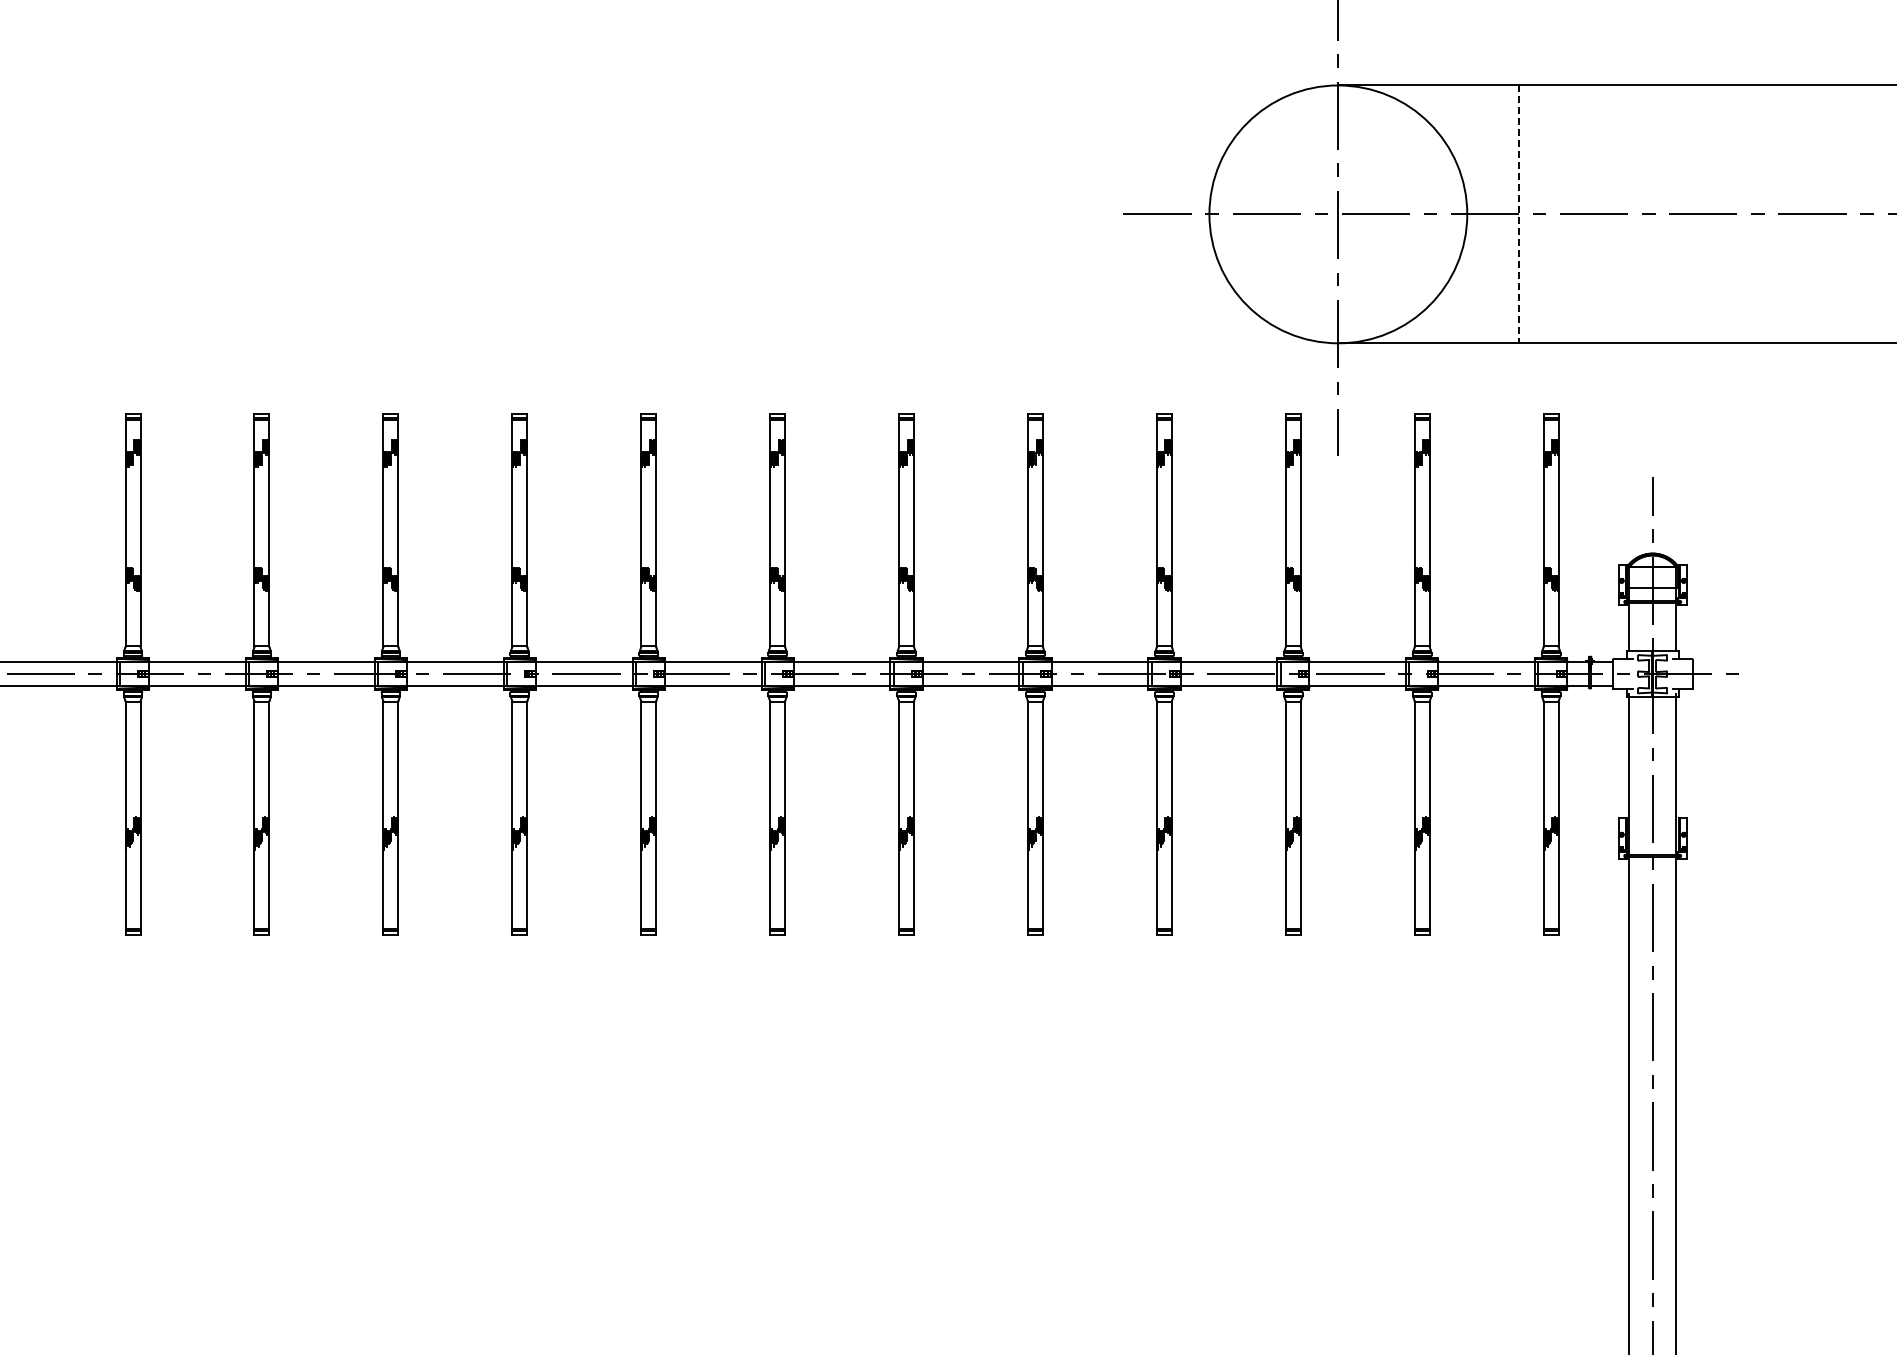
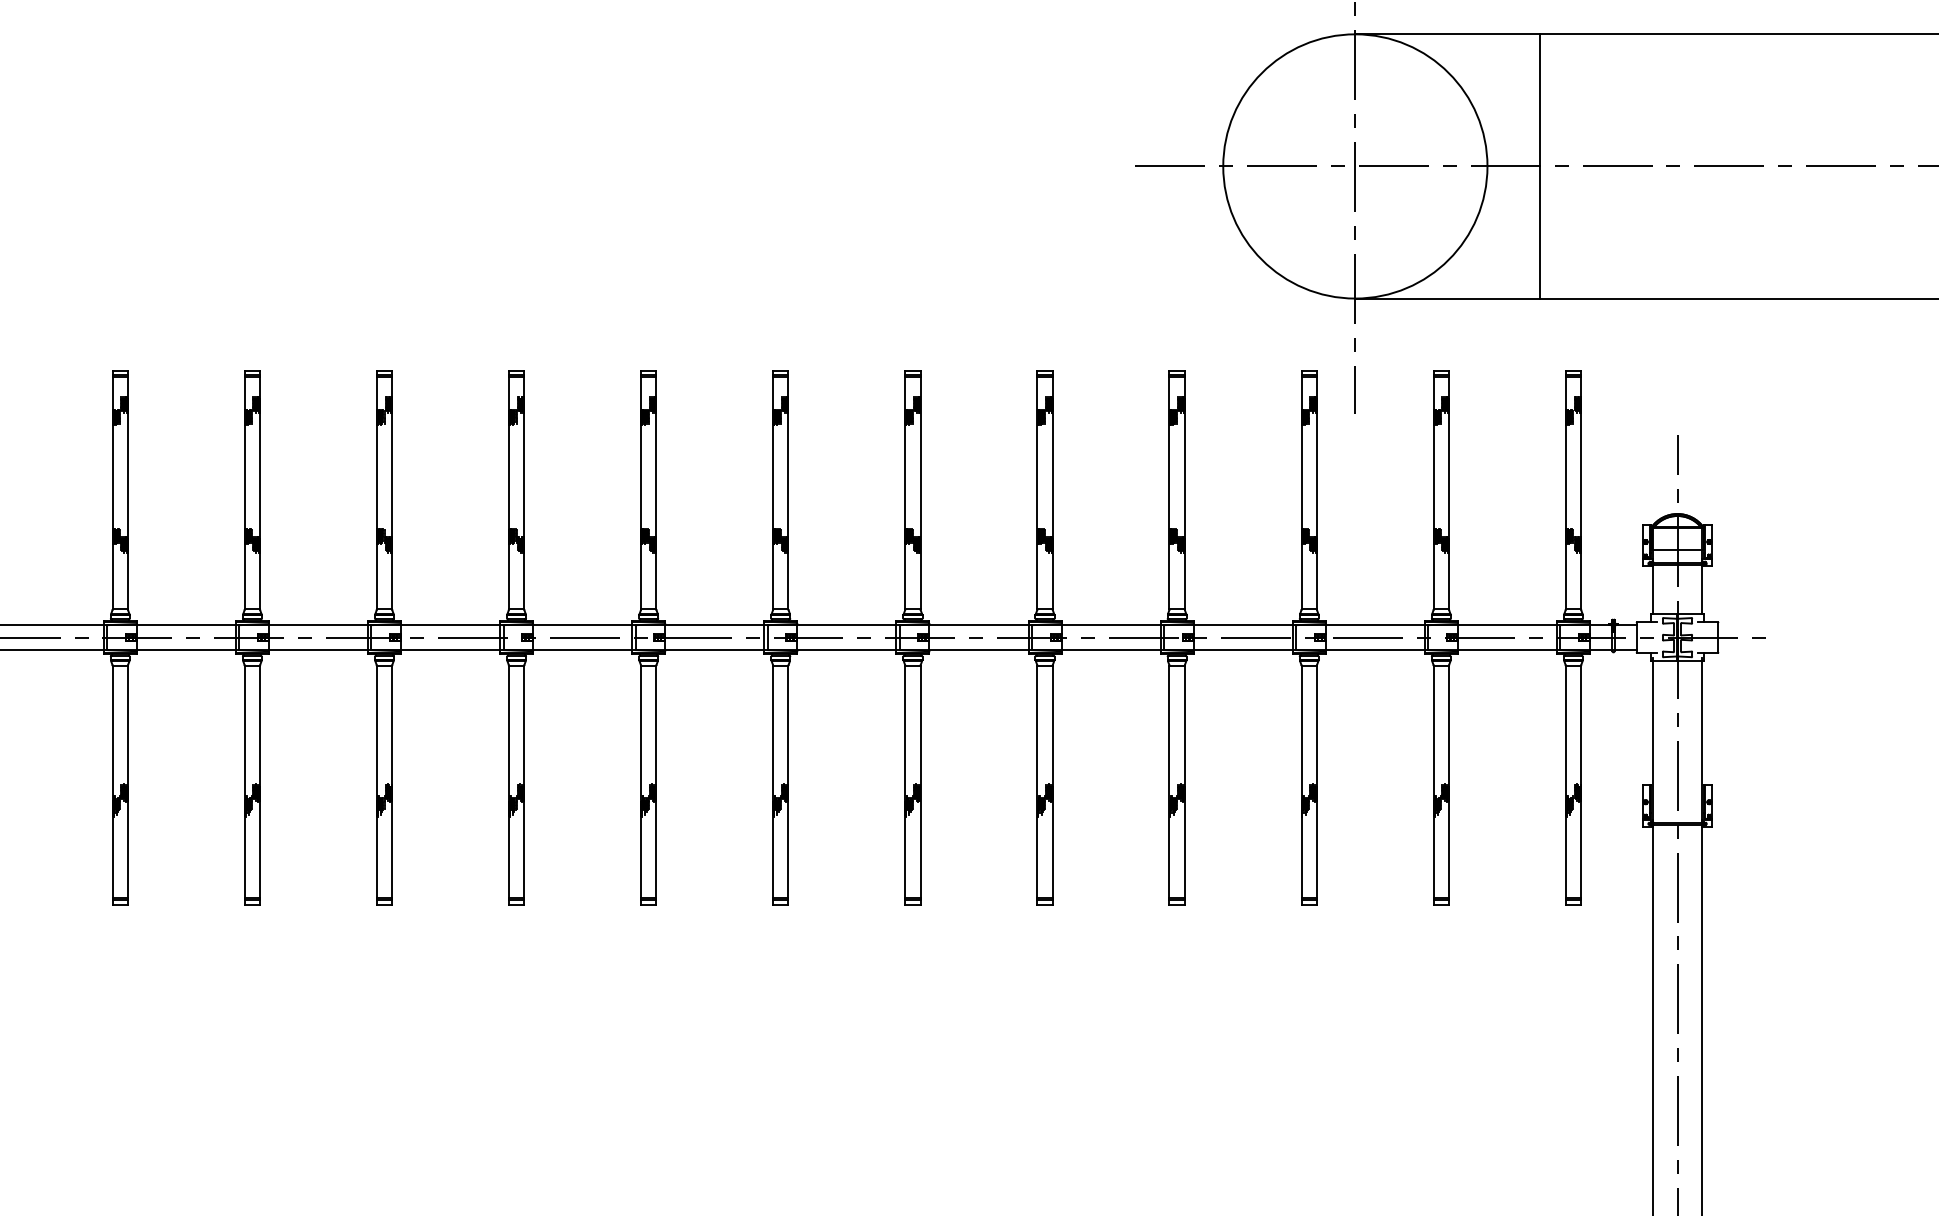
line: (1518, 214) -> (1539, 166), dashed -> solid

